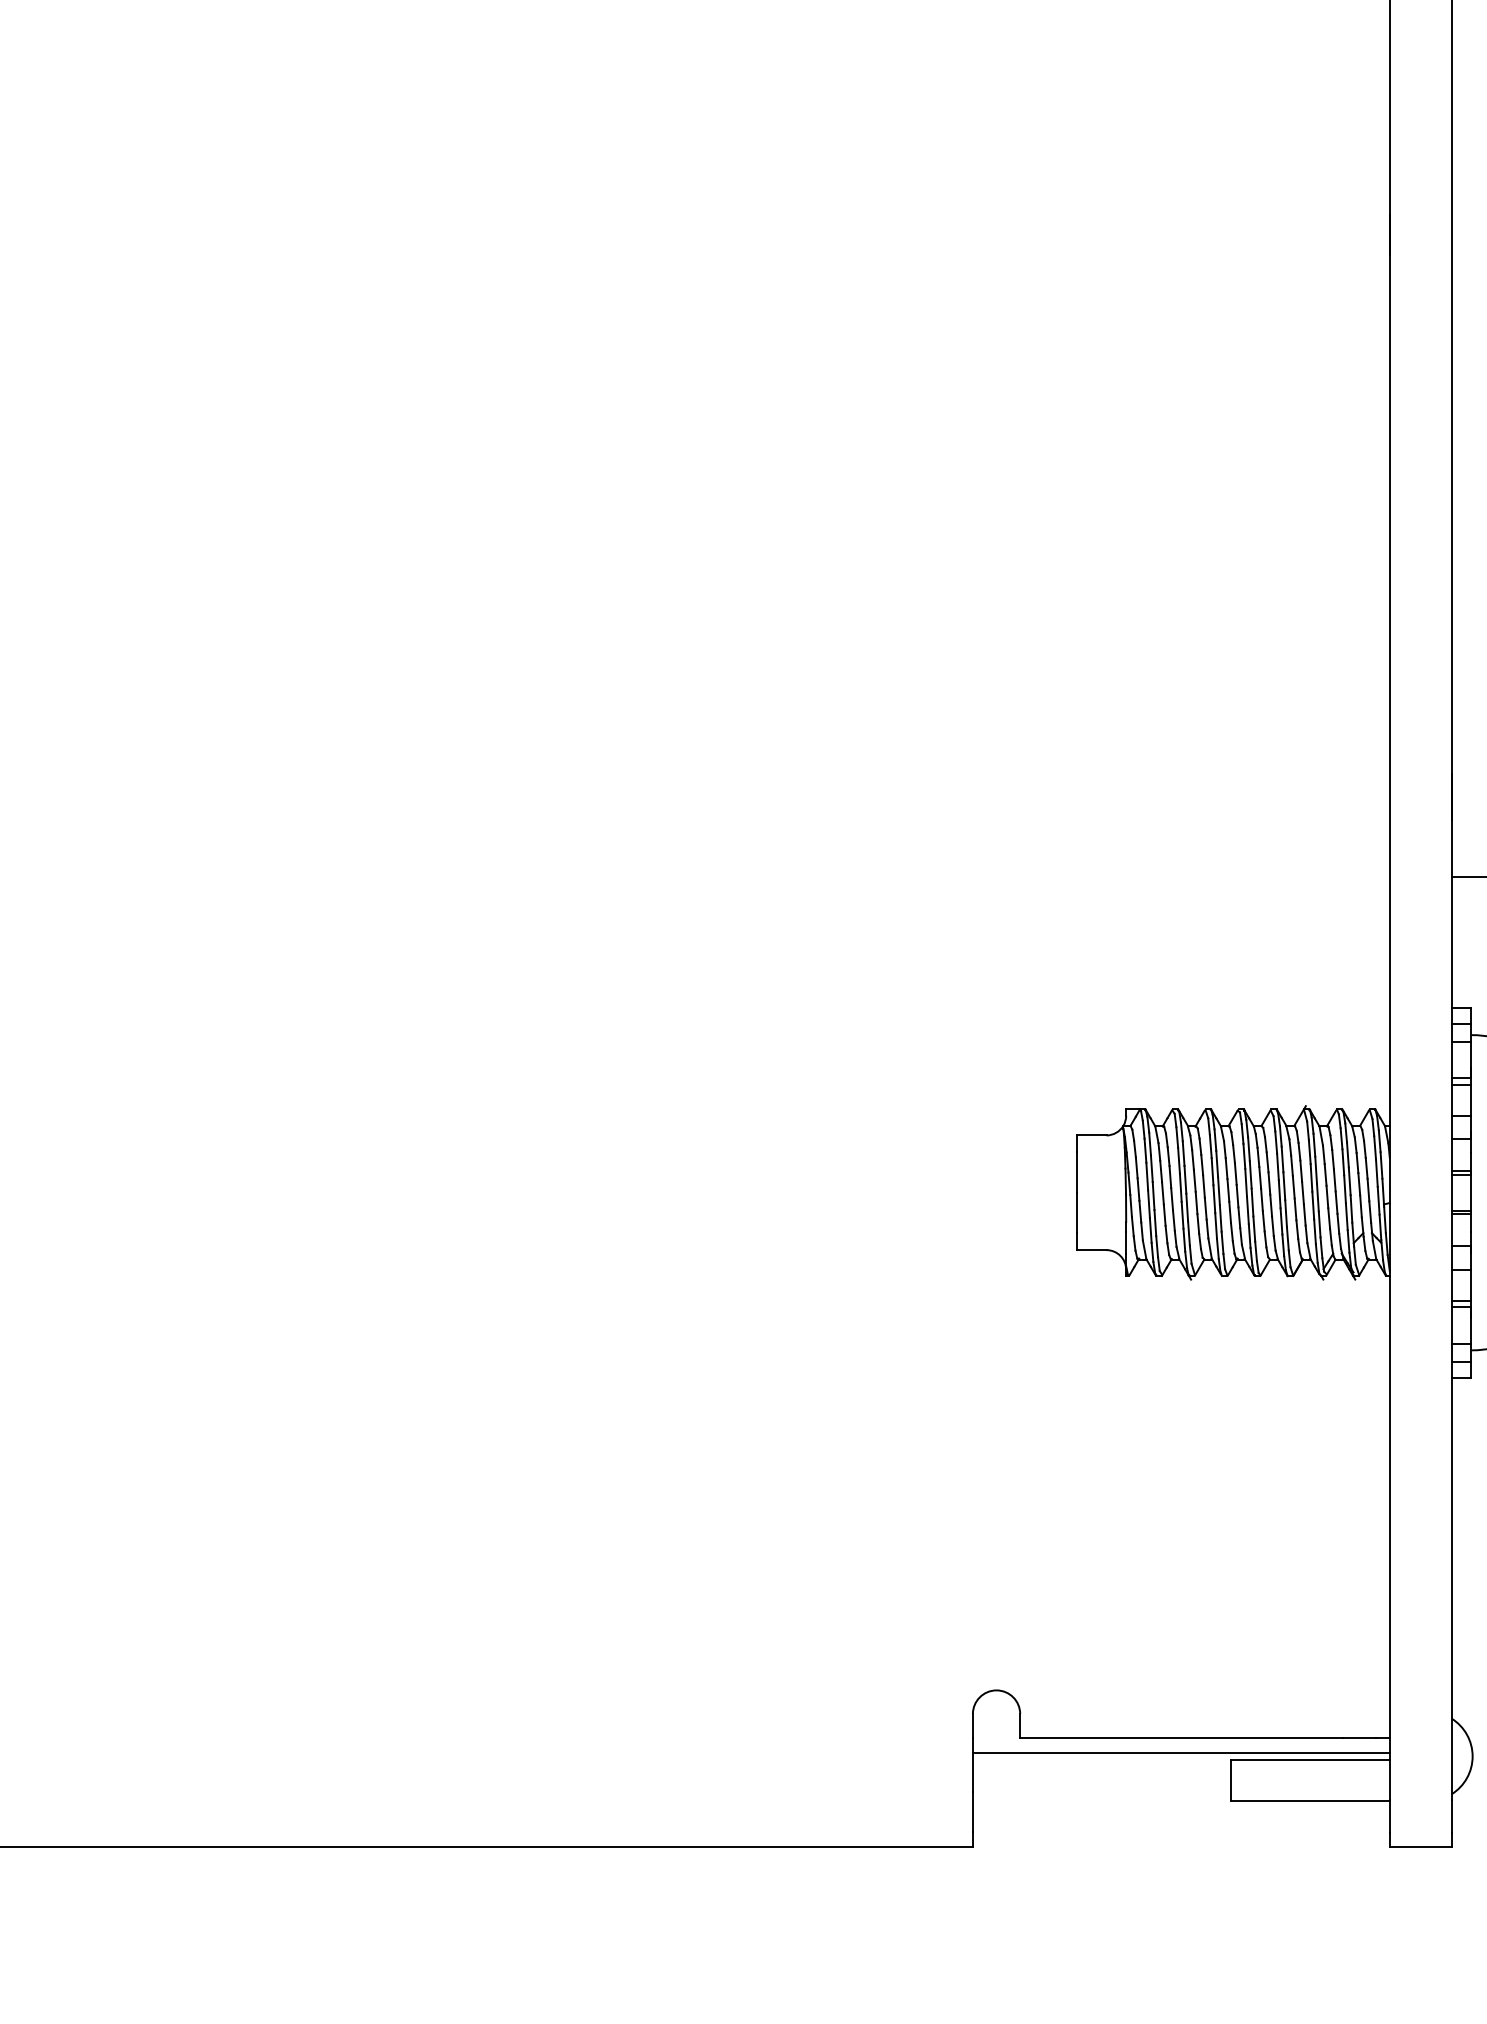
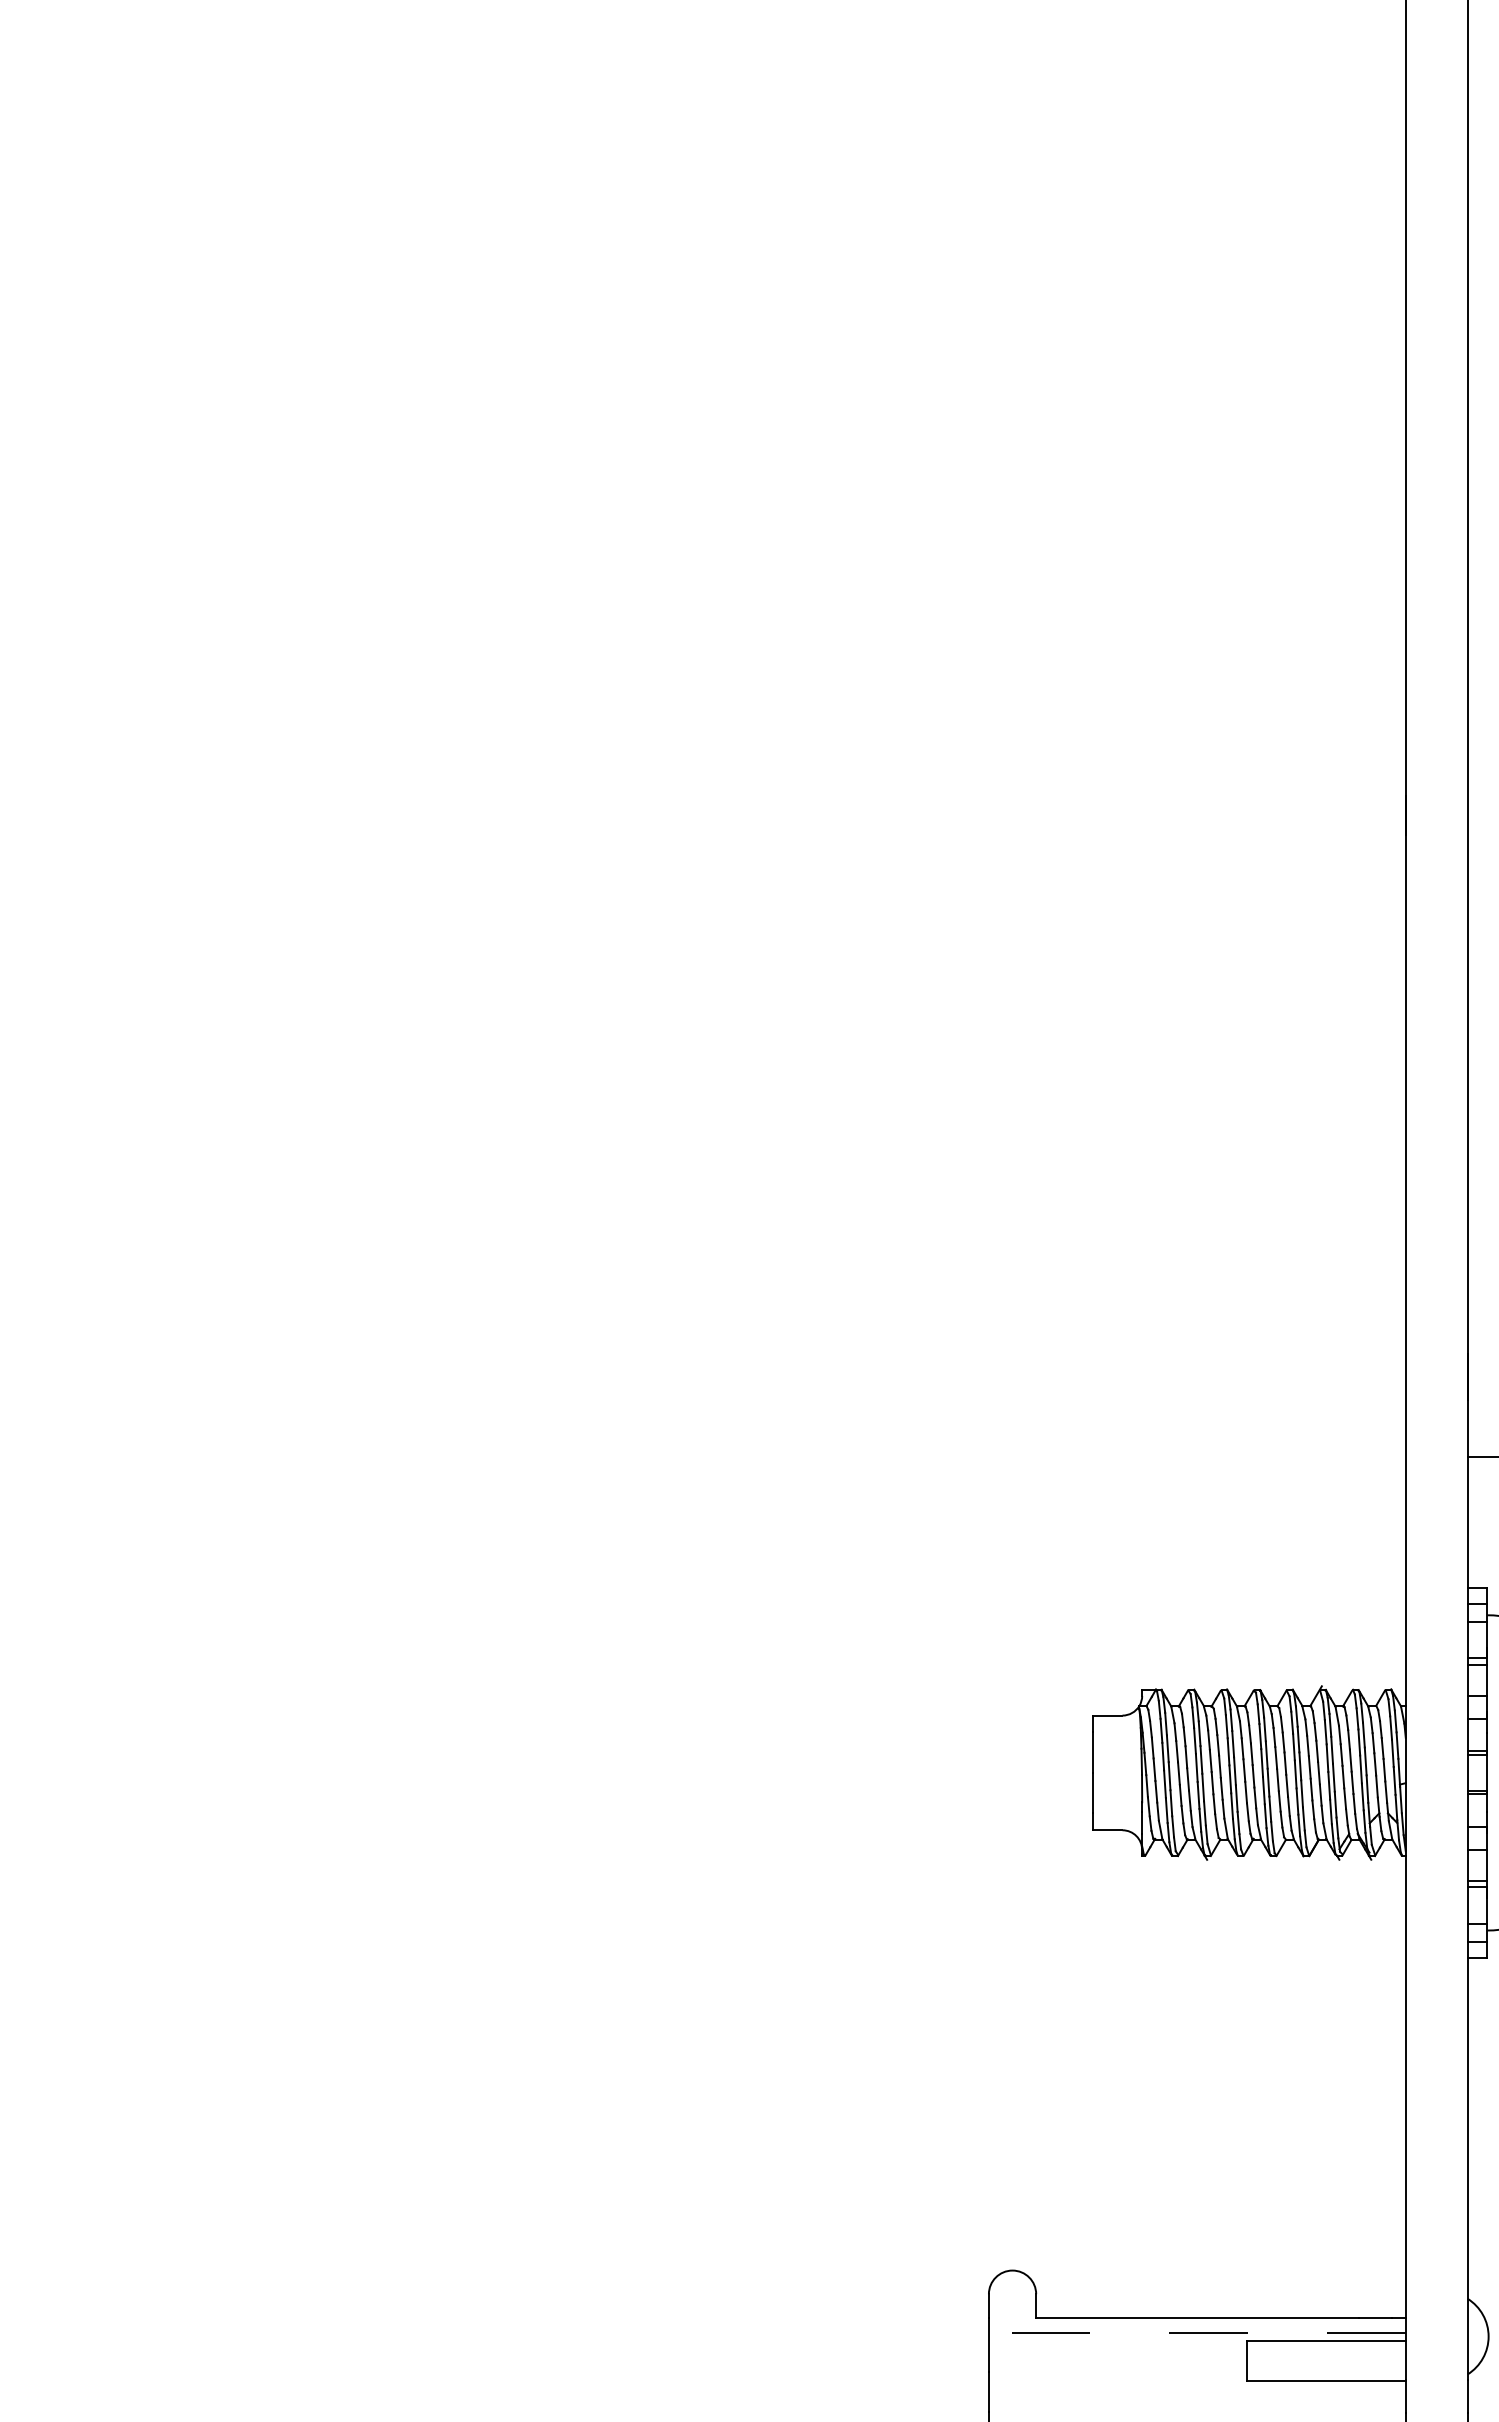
line: (1180, 1752) -> (1196, 2332), solid -> dashed

